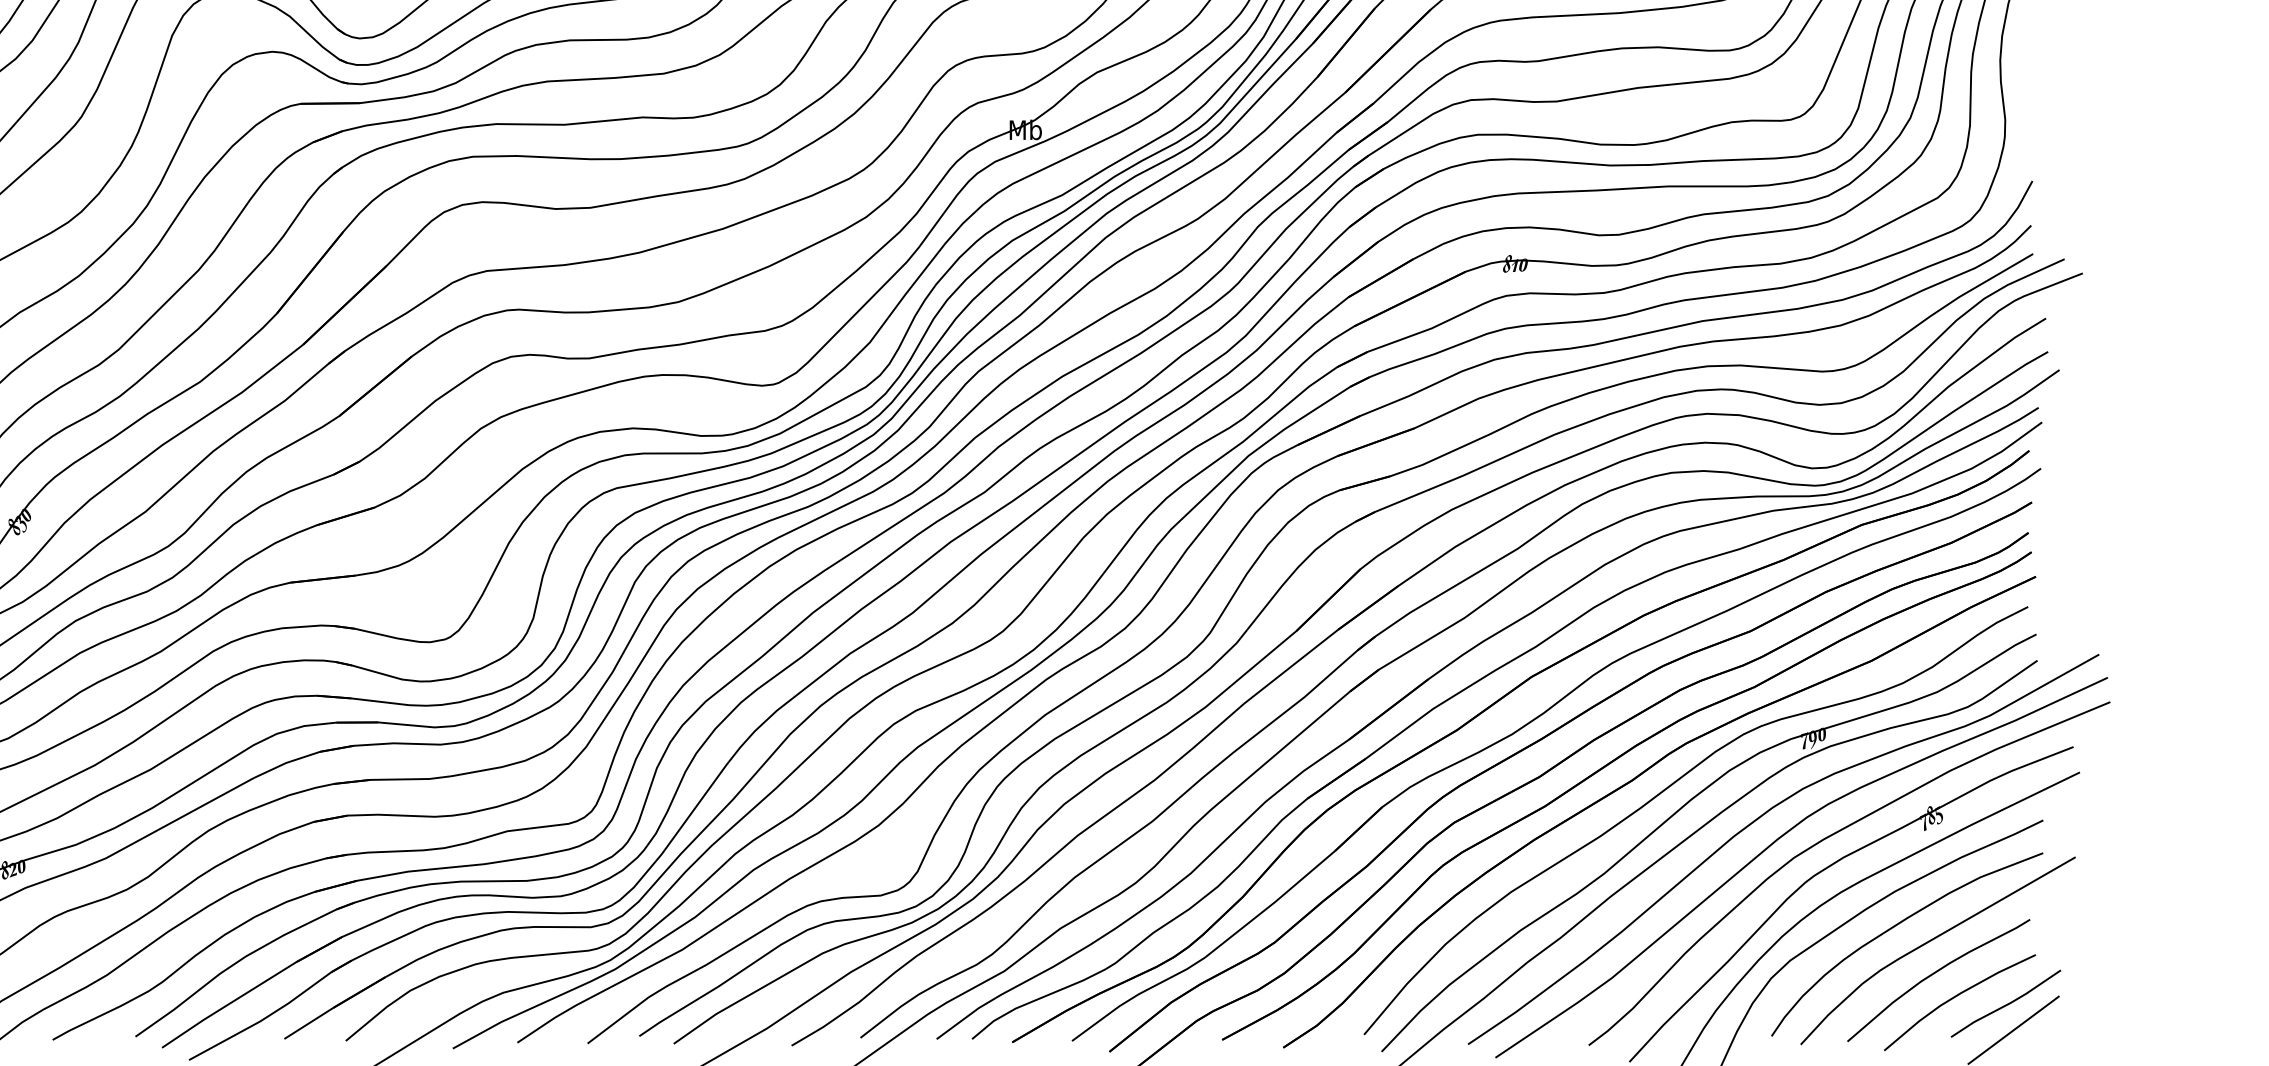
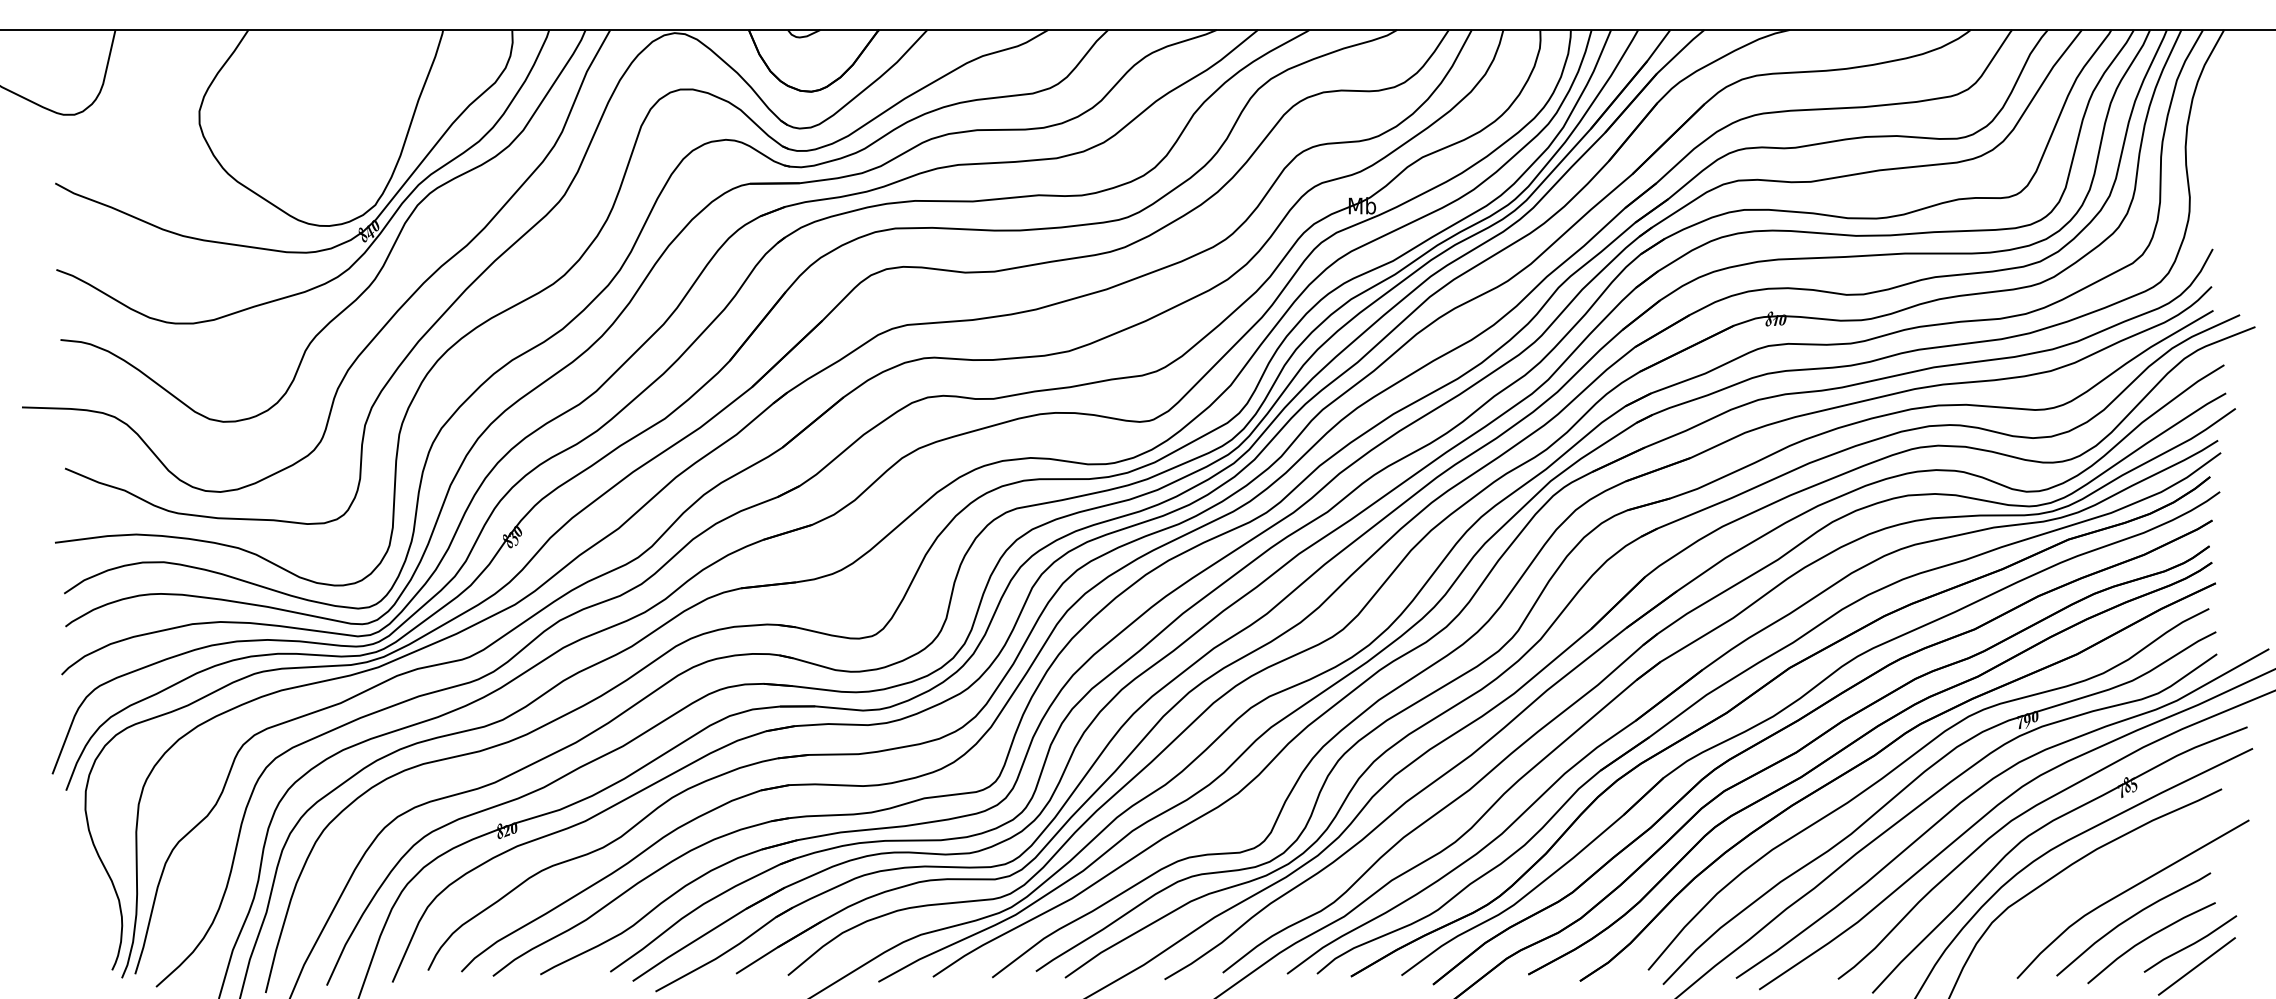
curve: (1897, 926) -> (2098, 878), removed

